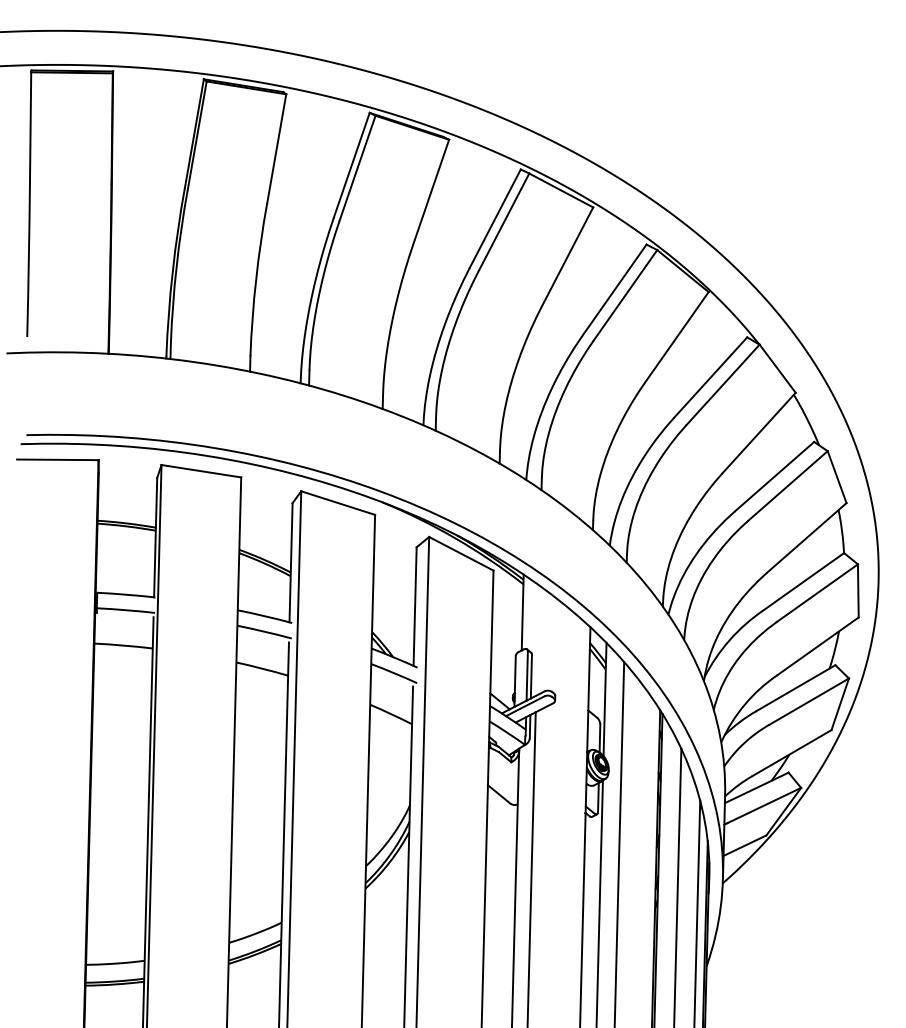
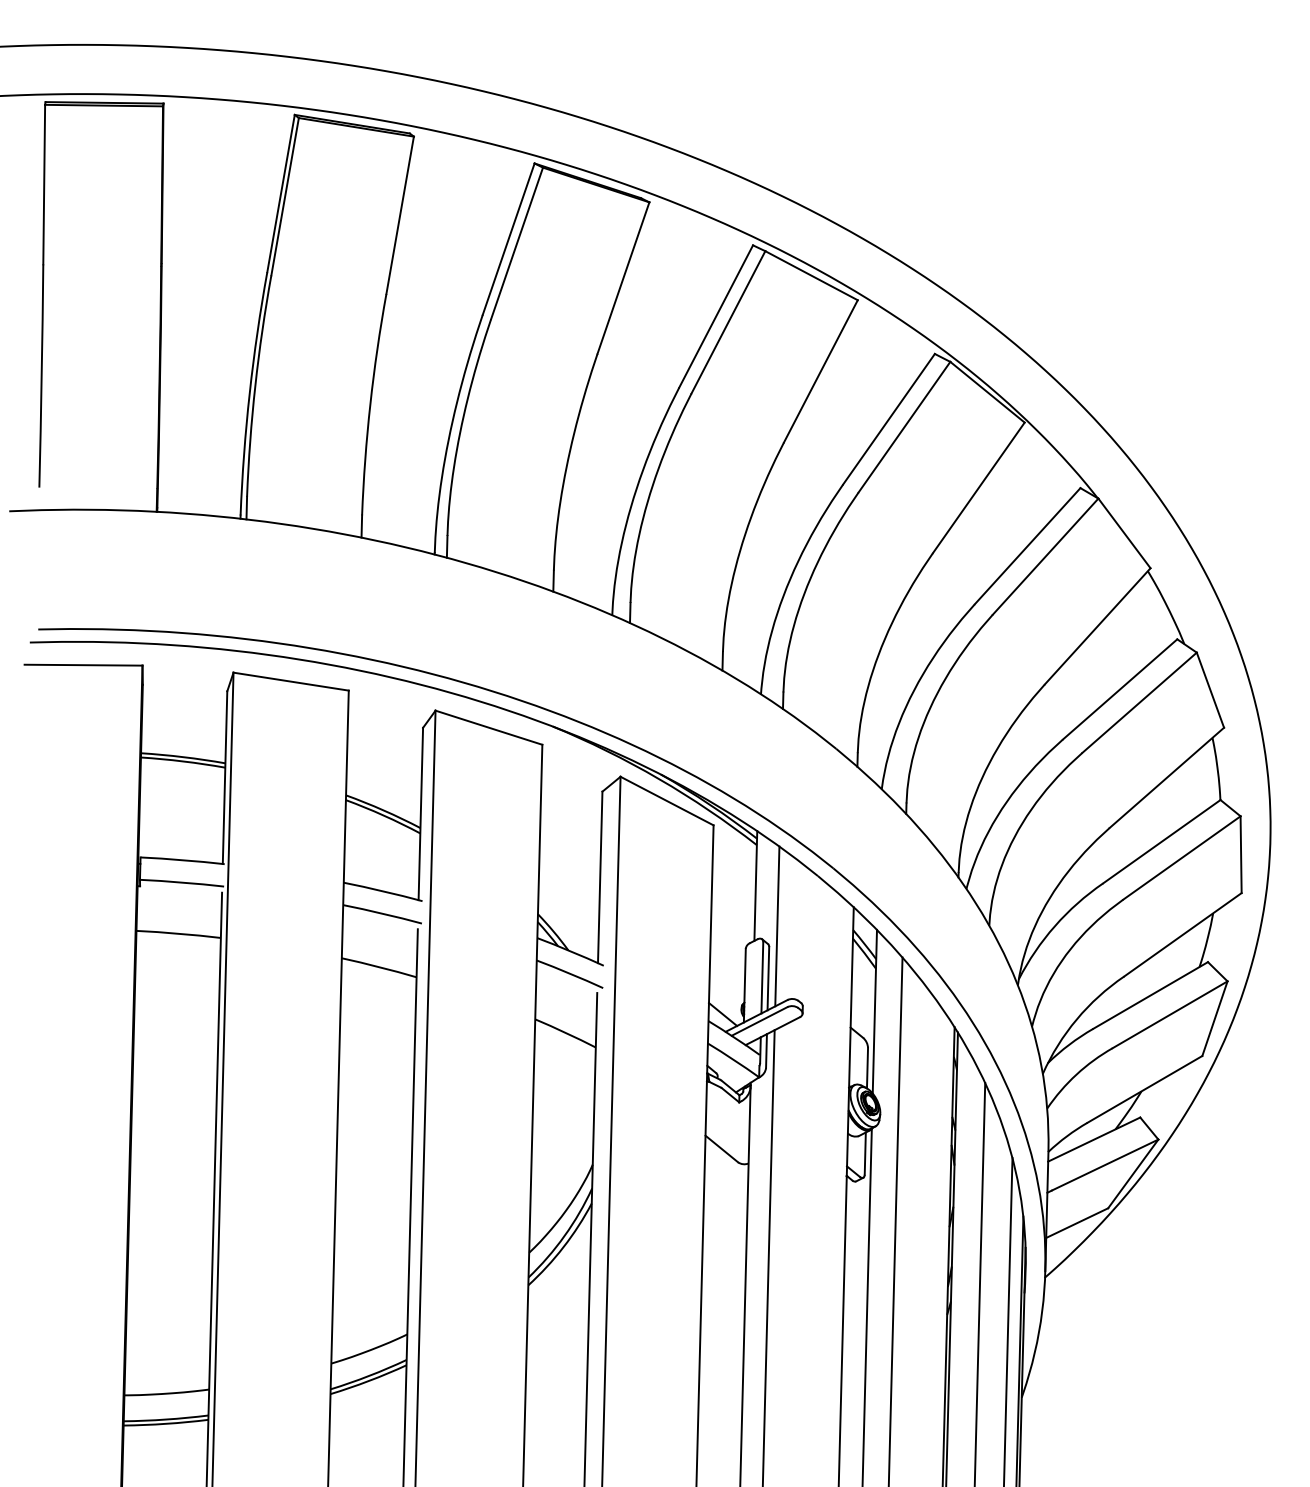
line: (537, 640) -> (777, 926), added

